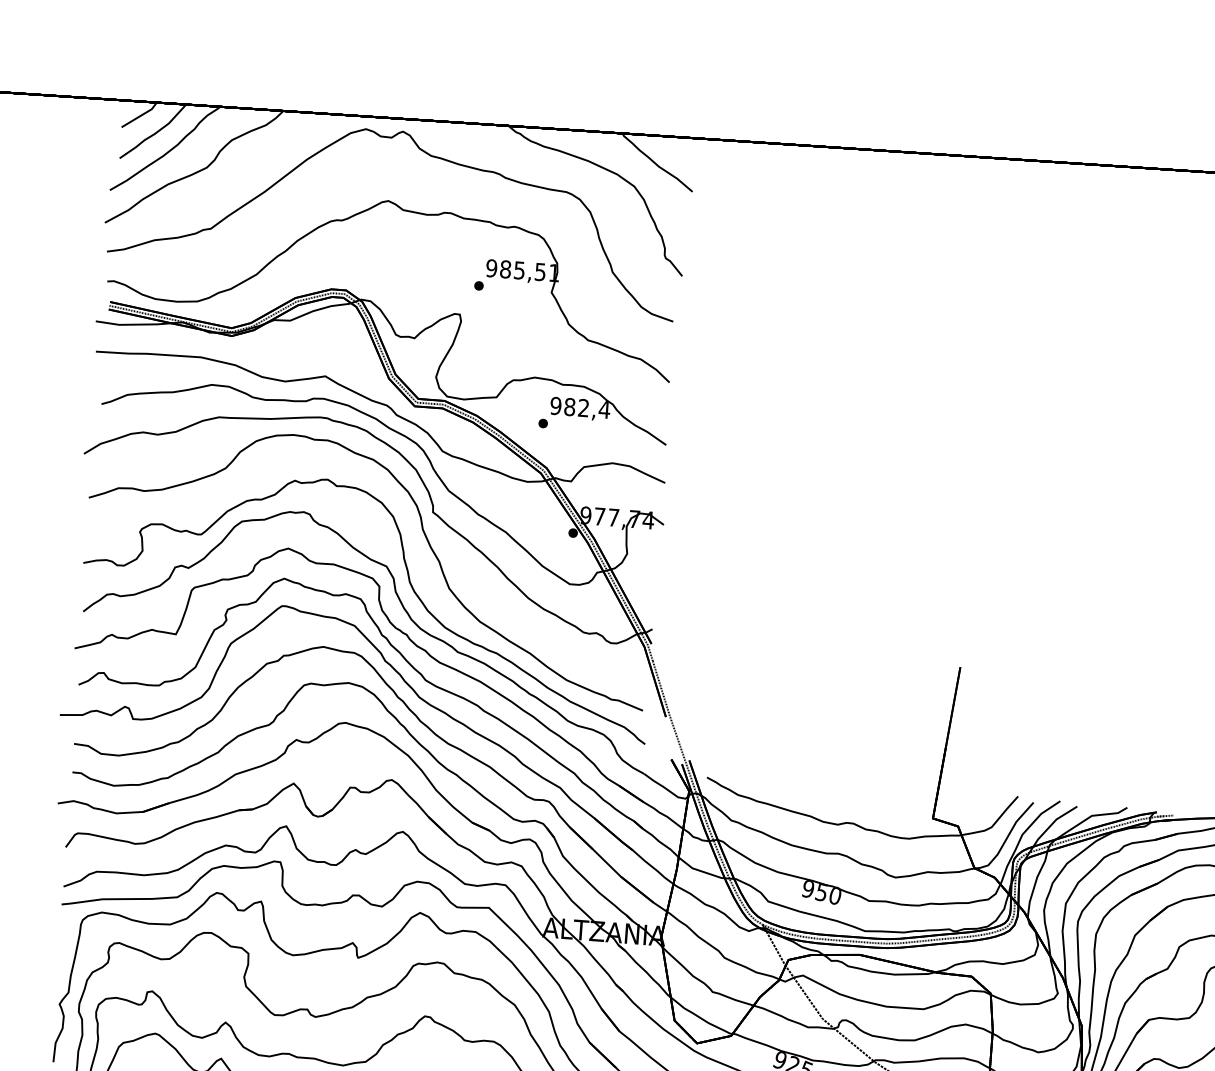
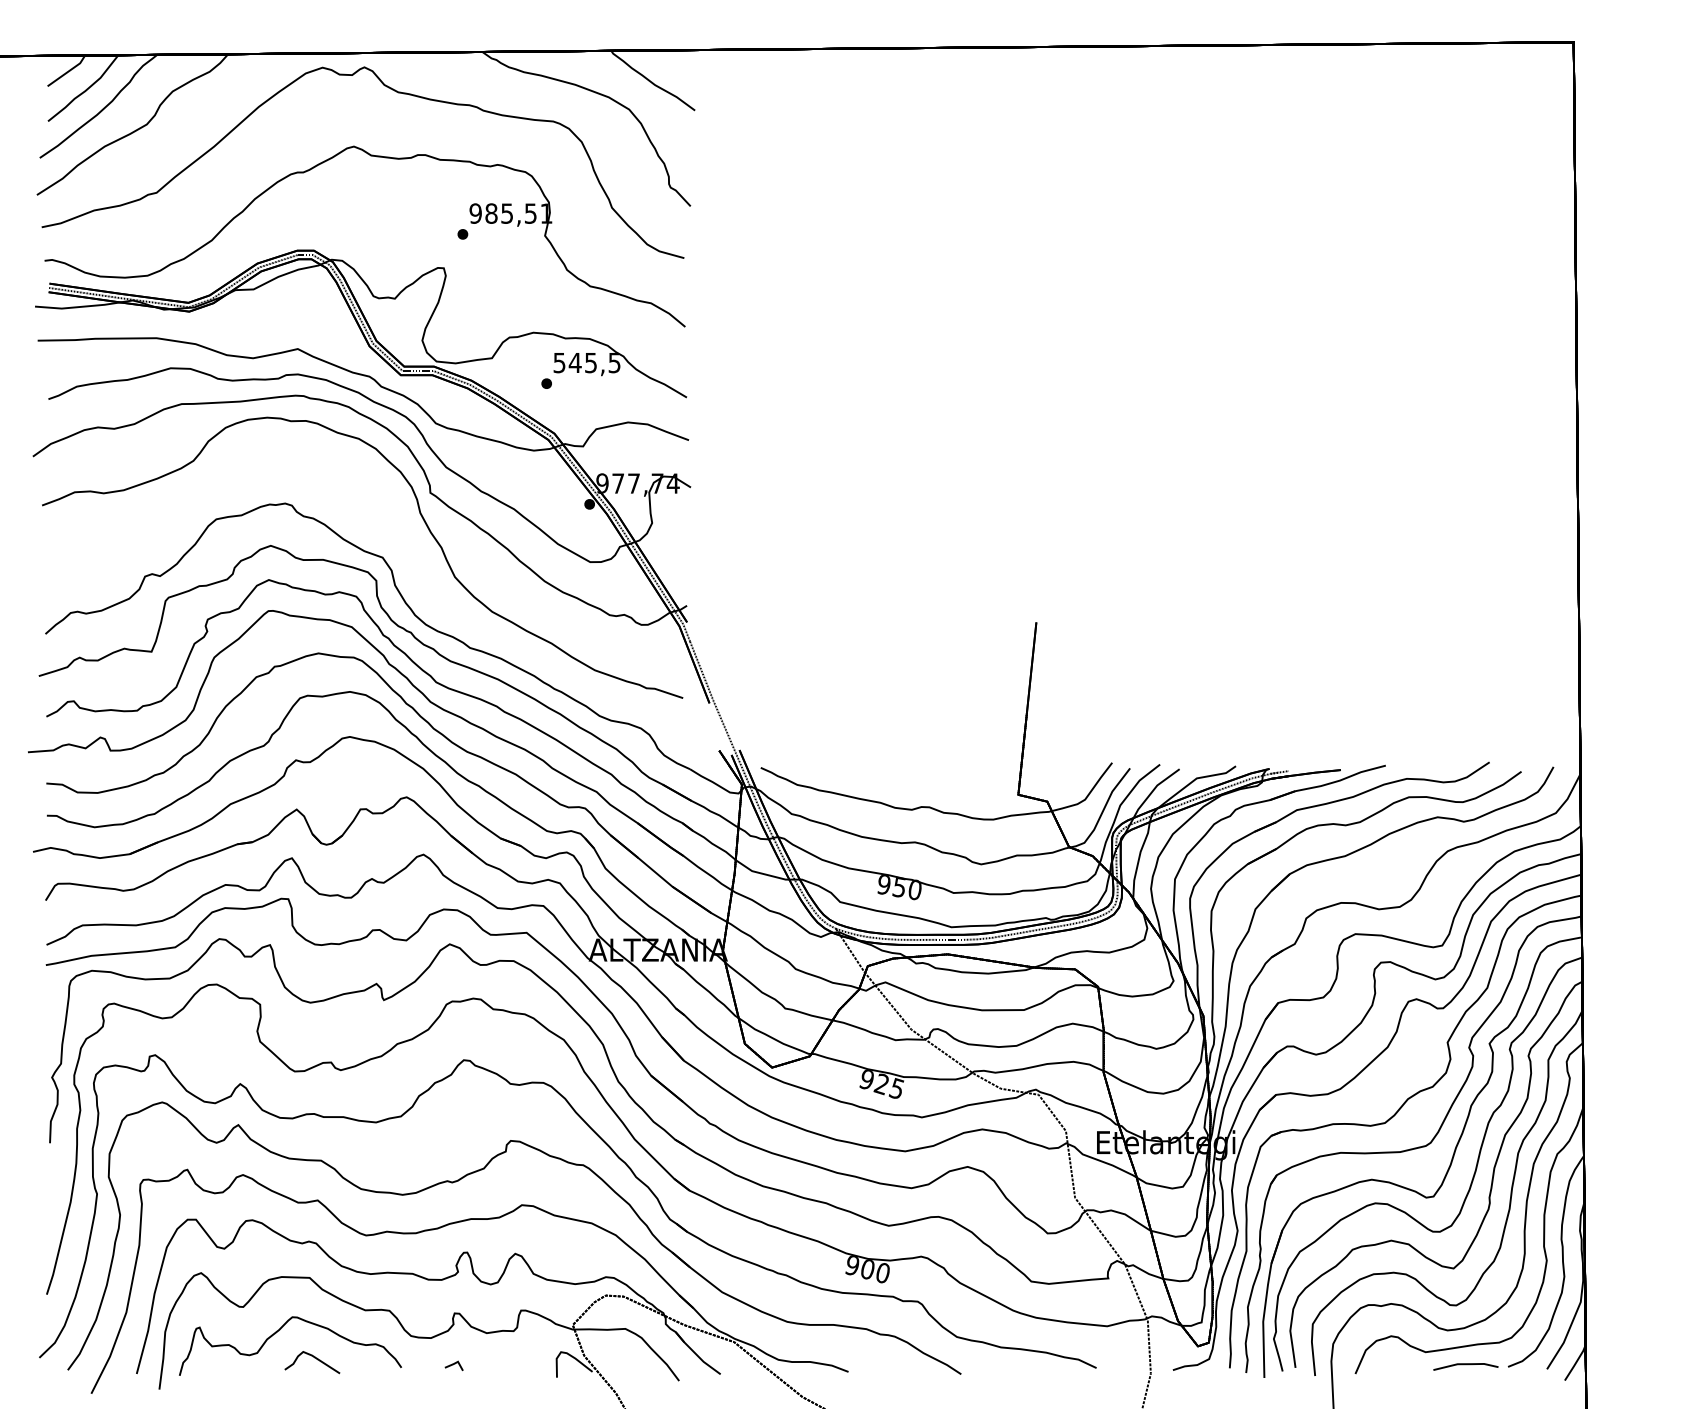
text: (580, 407) -> (587, 362), 982,4 -> 545,5
curve: (409, 584) -> (410, 576), removed

